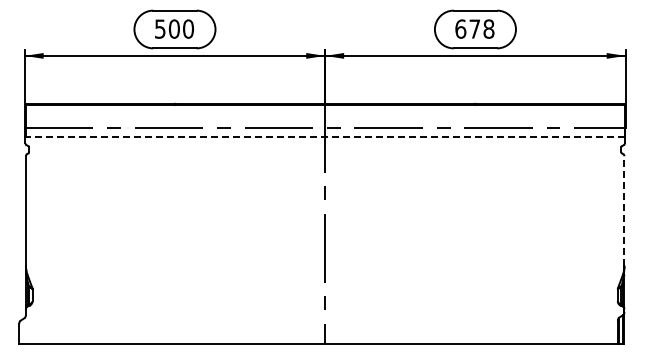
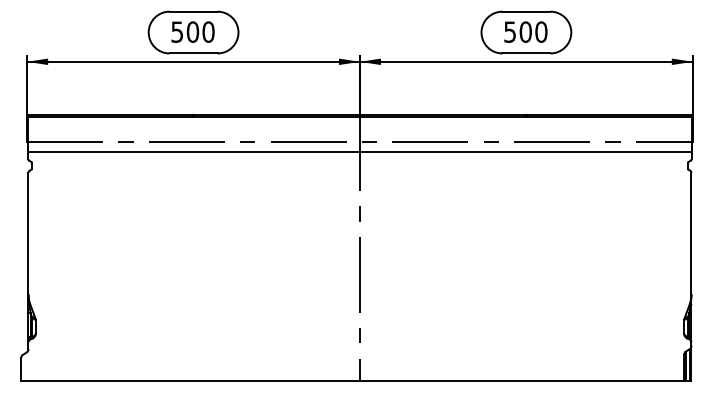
text: (474, 28) -> (525, 31), 678 -> 500
line: (325, 137) -> (360, 152), dashed -> solid
line: (624, 211) -> (691, 234), dashed -> solid

